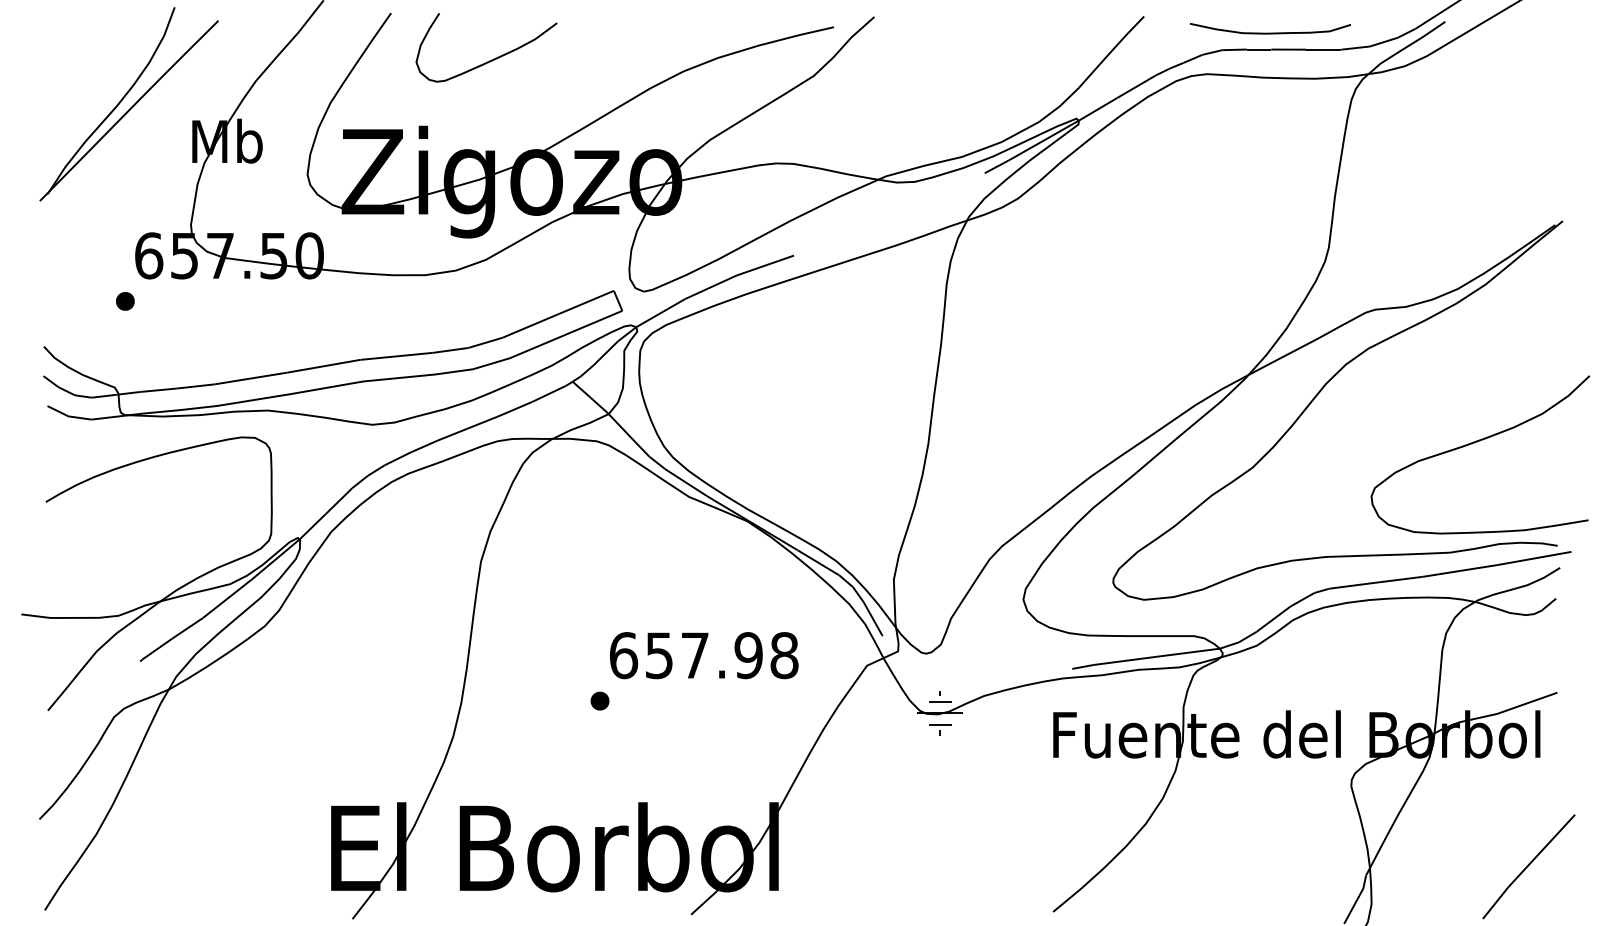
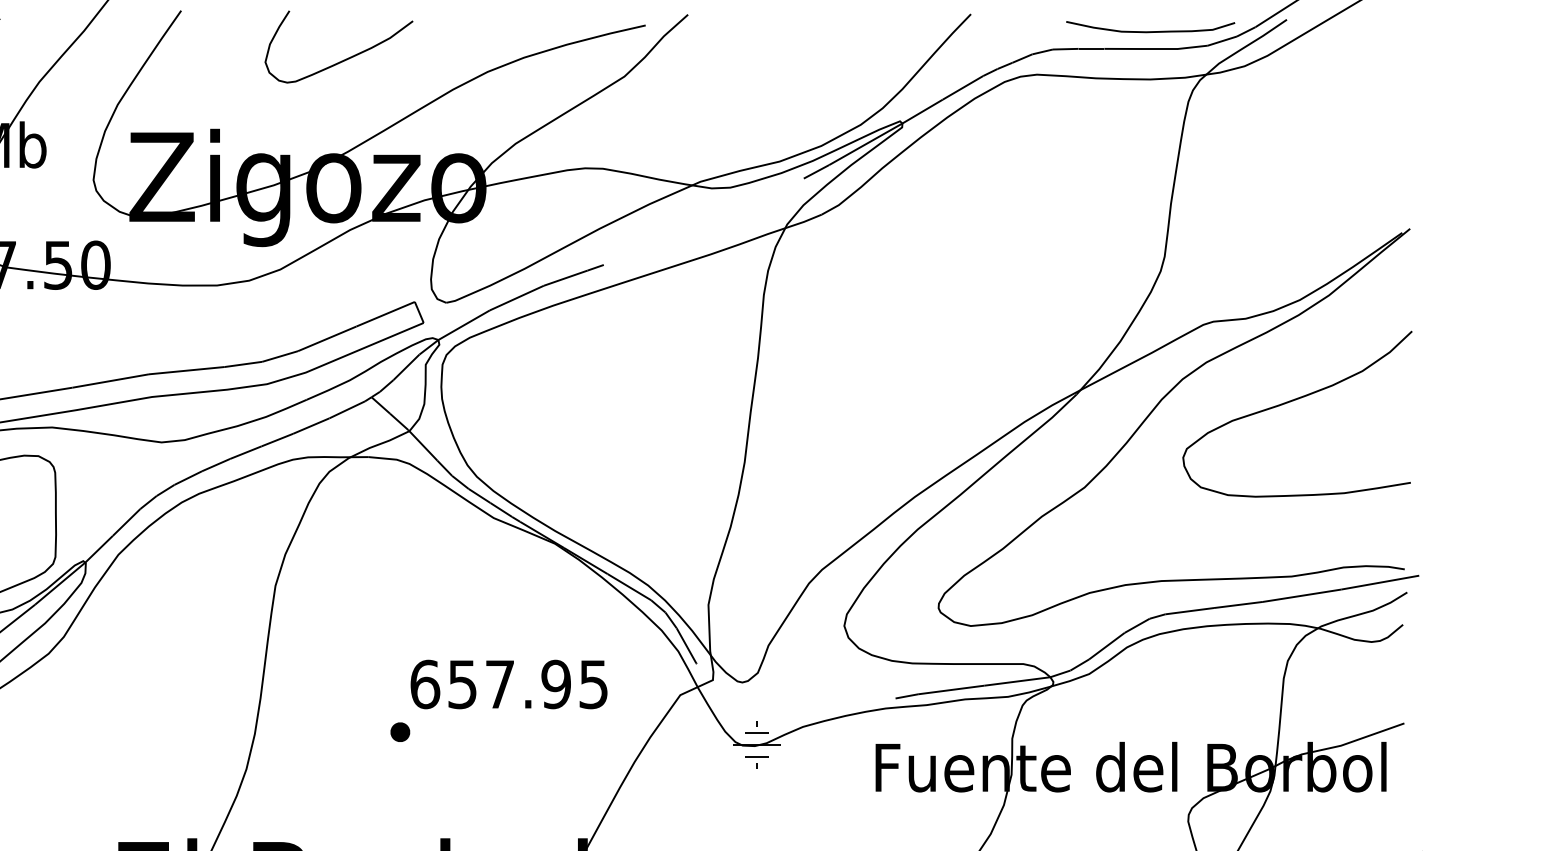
curve: (1270, 32) -> (1150, 30), moved
curve: (491, 59) -> (344, 59), moved
curve: (1477, 442) -> (1294, 401), moved
text: (784, 655) -> (593, 684), 657.98 -> 657.95

